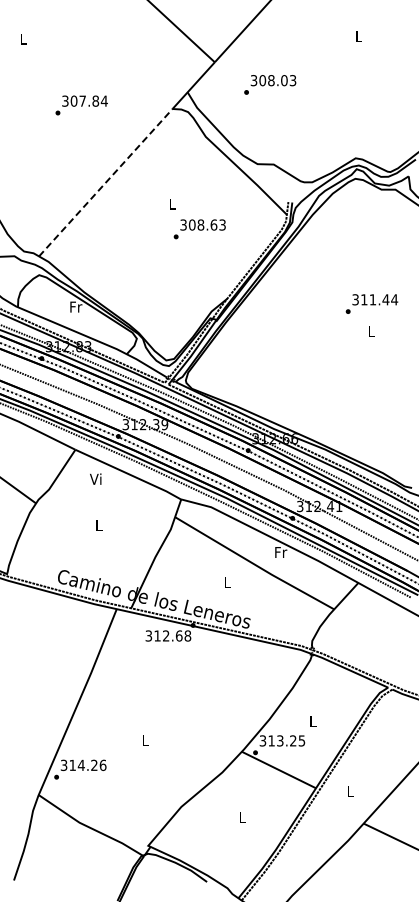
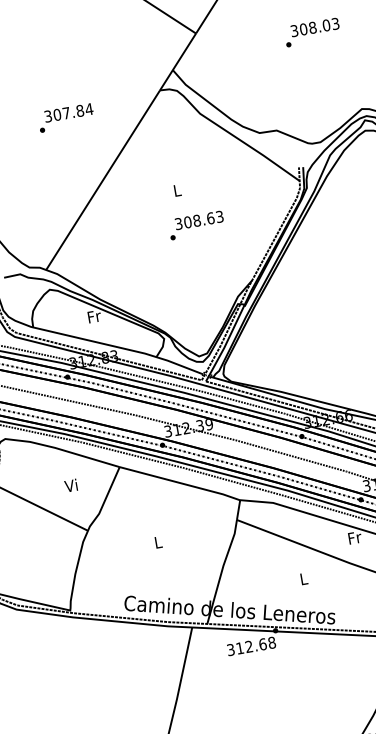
text: (270, 84) -> (312, 32), moved
text: (81, 105) -> (65, 118), moved
line: (106, 182) -> (103, 179), dashed -> solid
text: (199, 229) -> (196, 225), moved
text: (95, 478) -> (70, 485), moved

